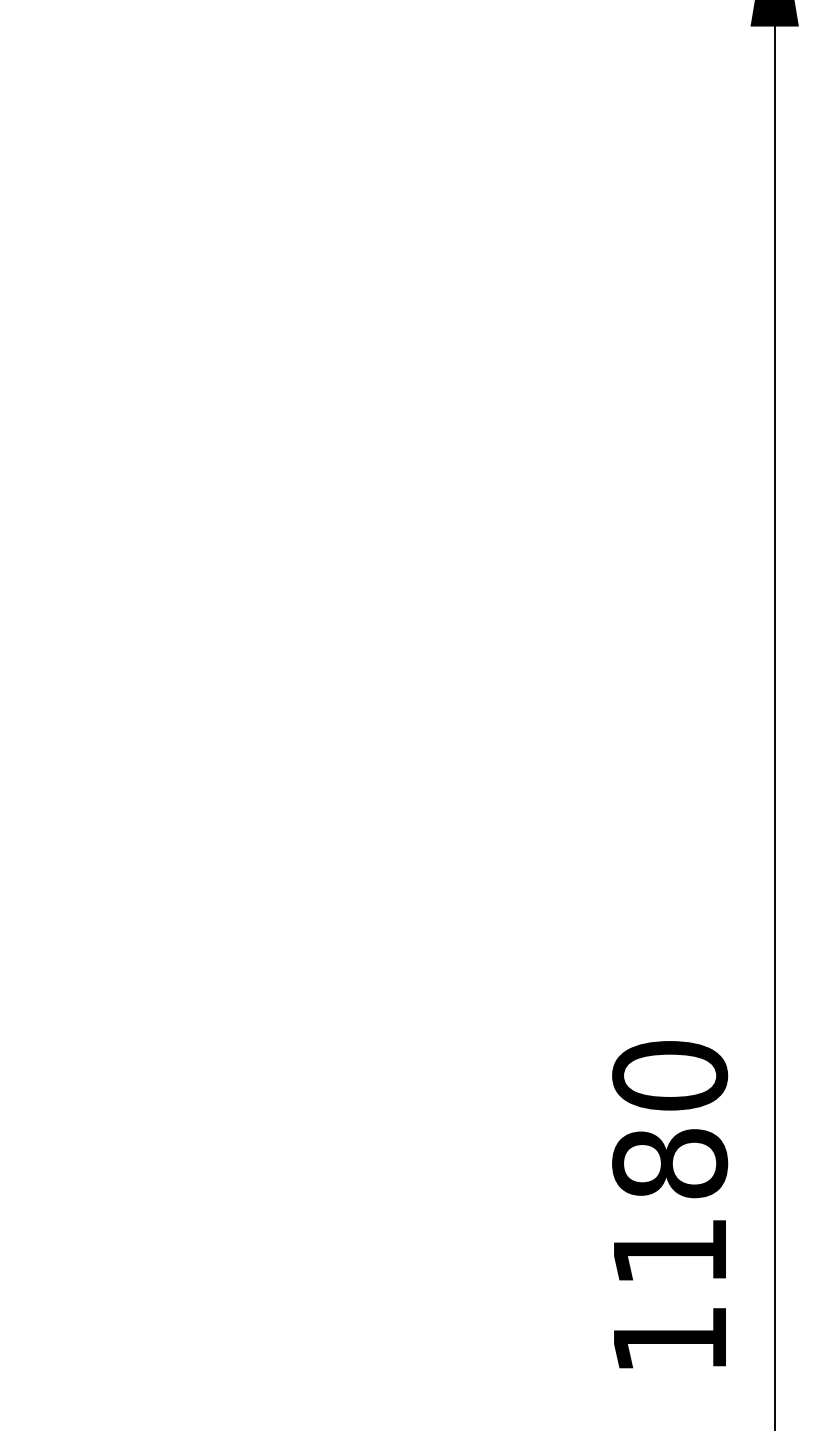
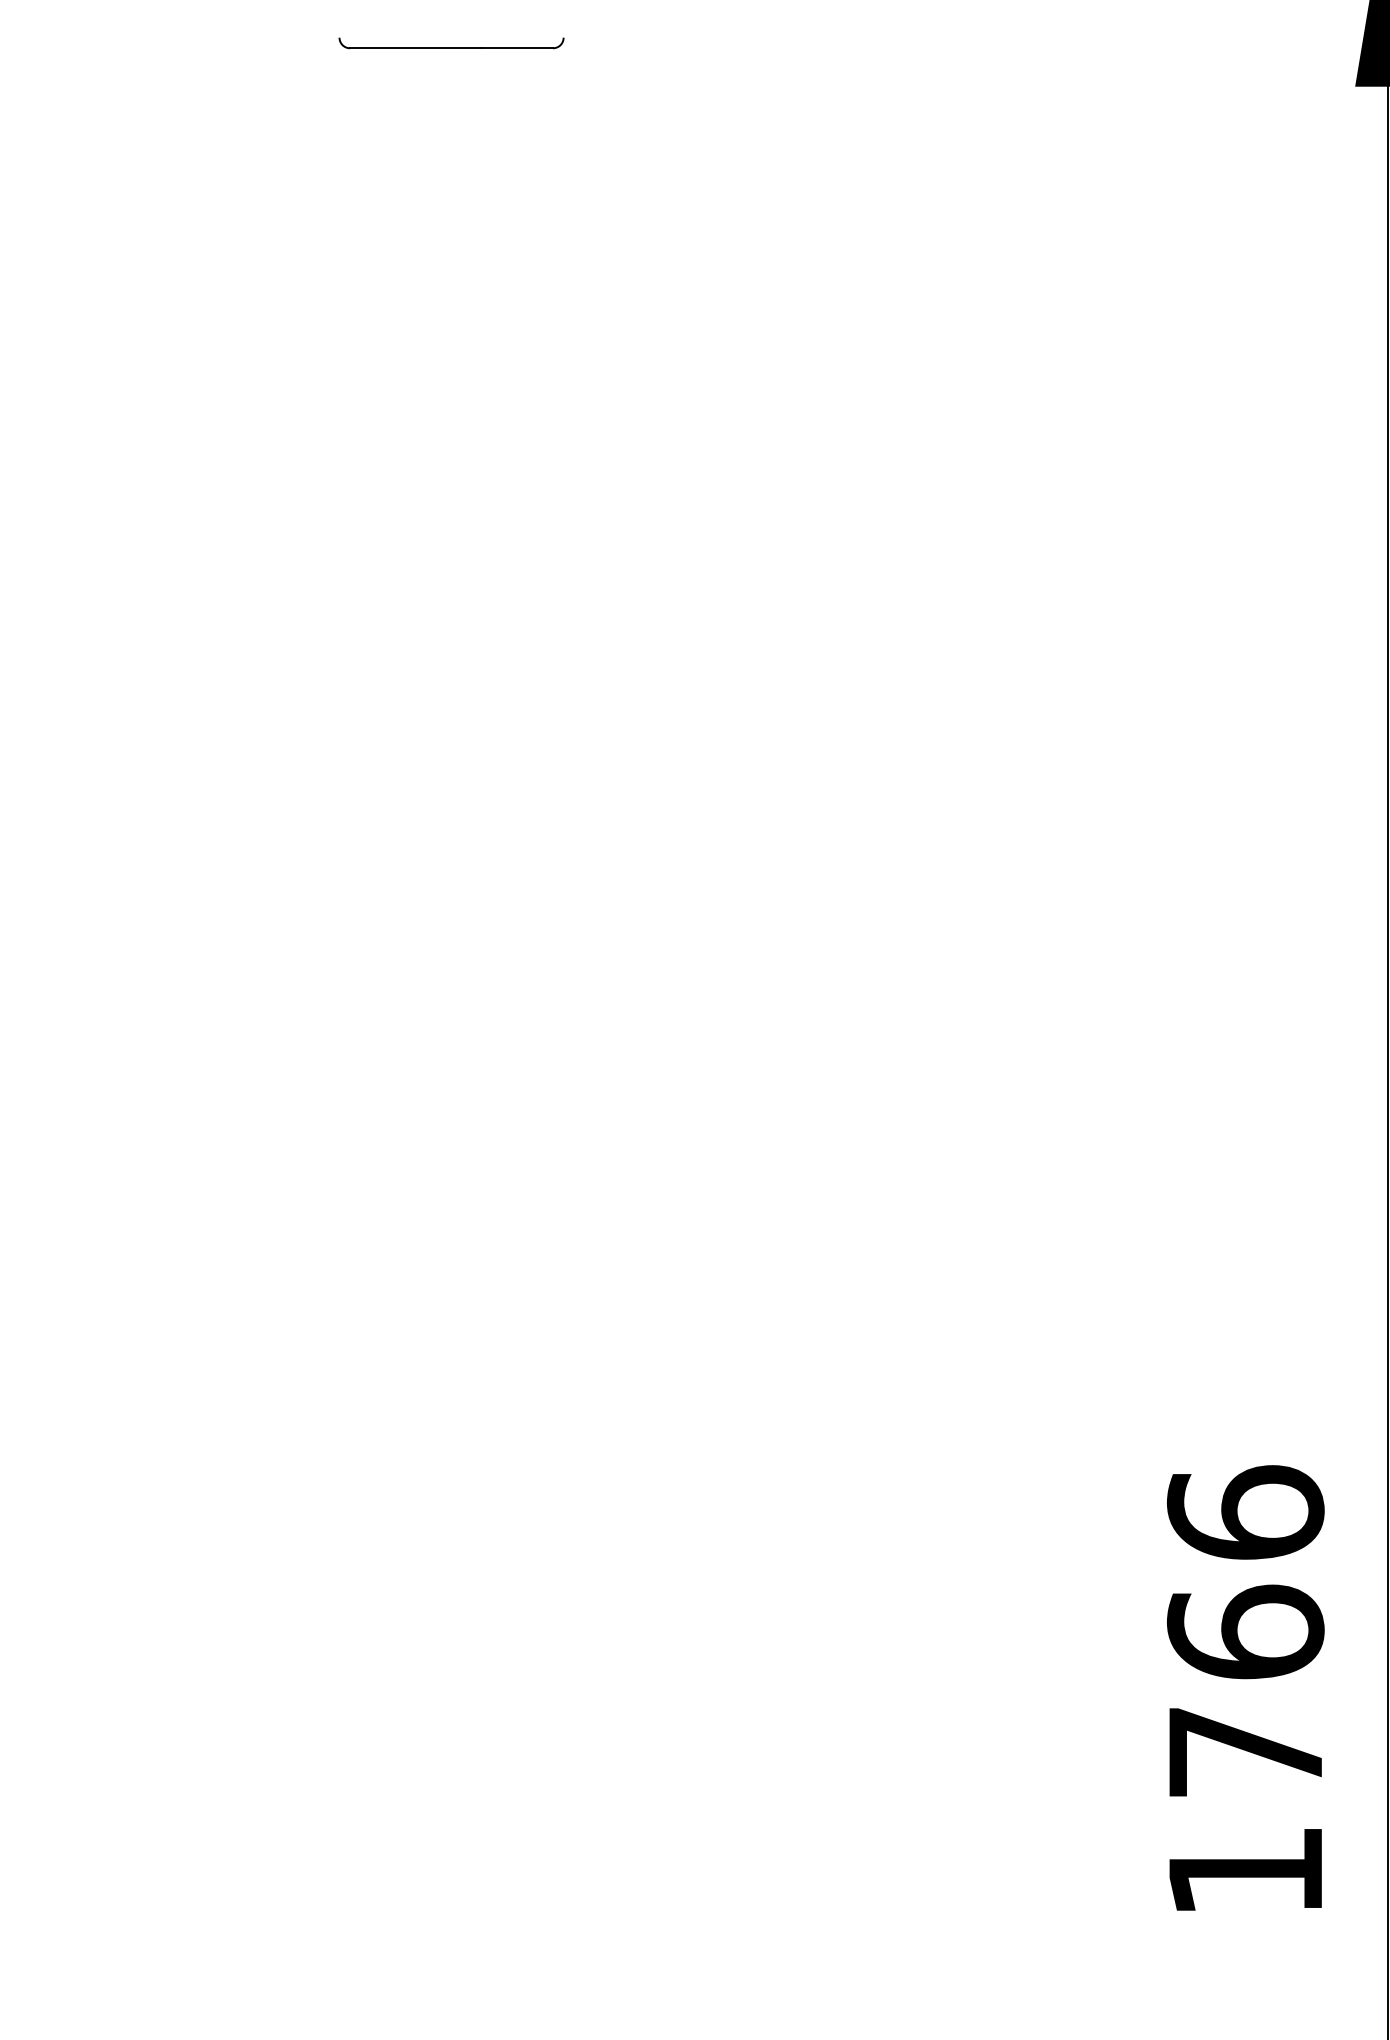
text: (669, 1162) -> (1245, 1630), 1180 -> 1766

